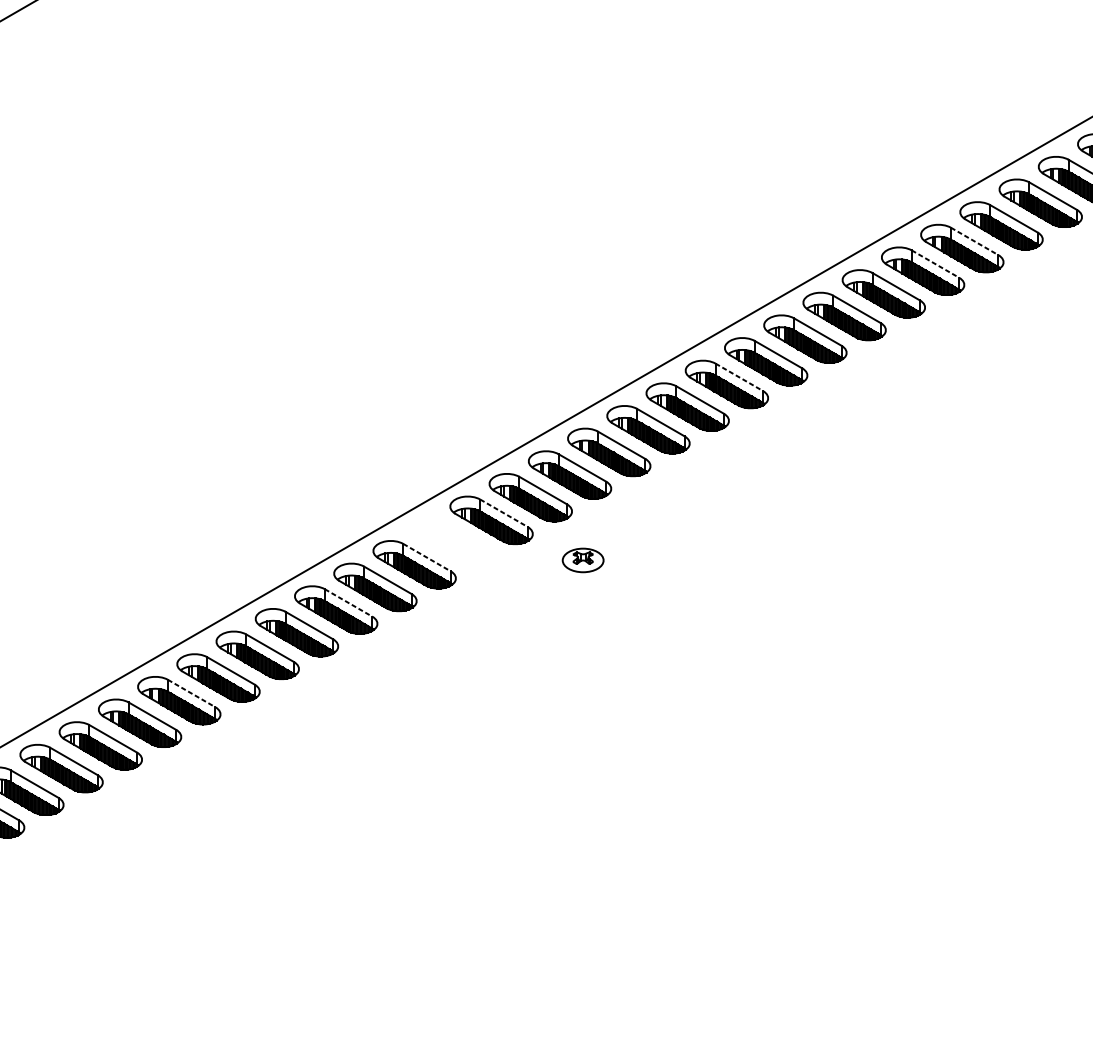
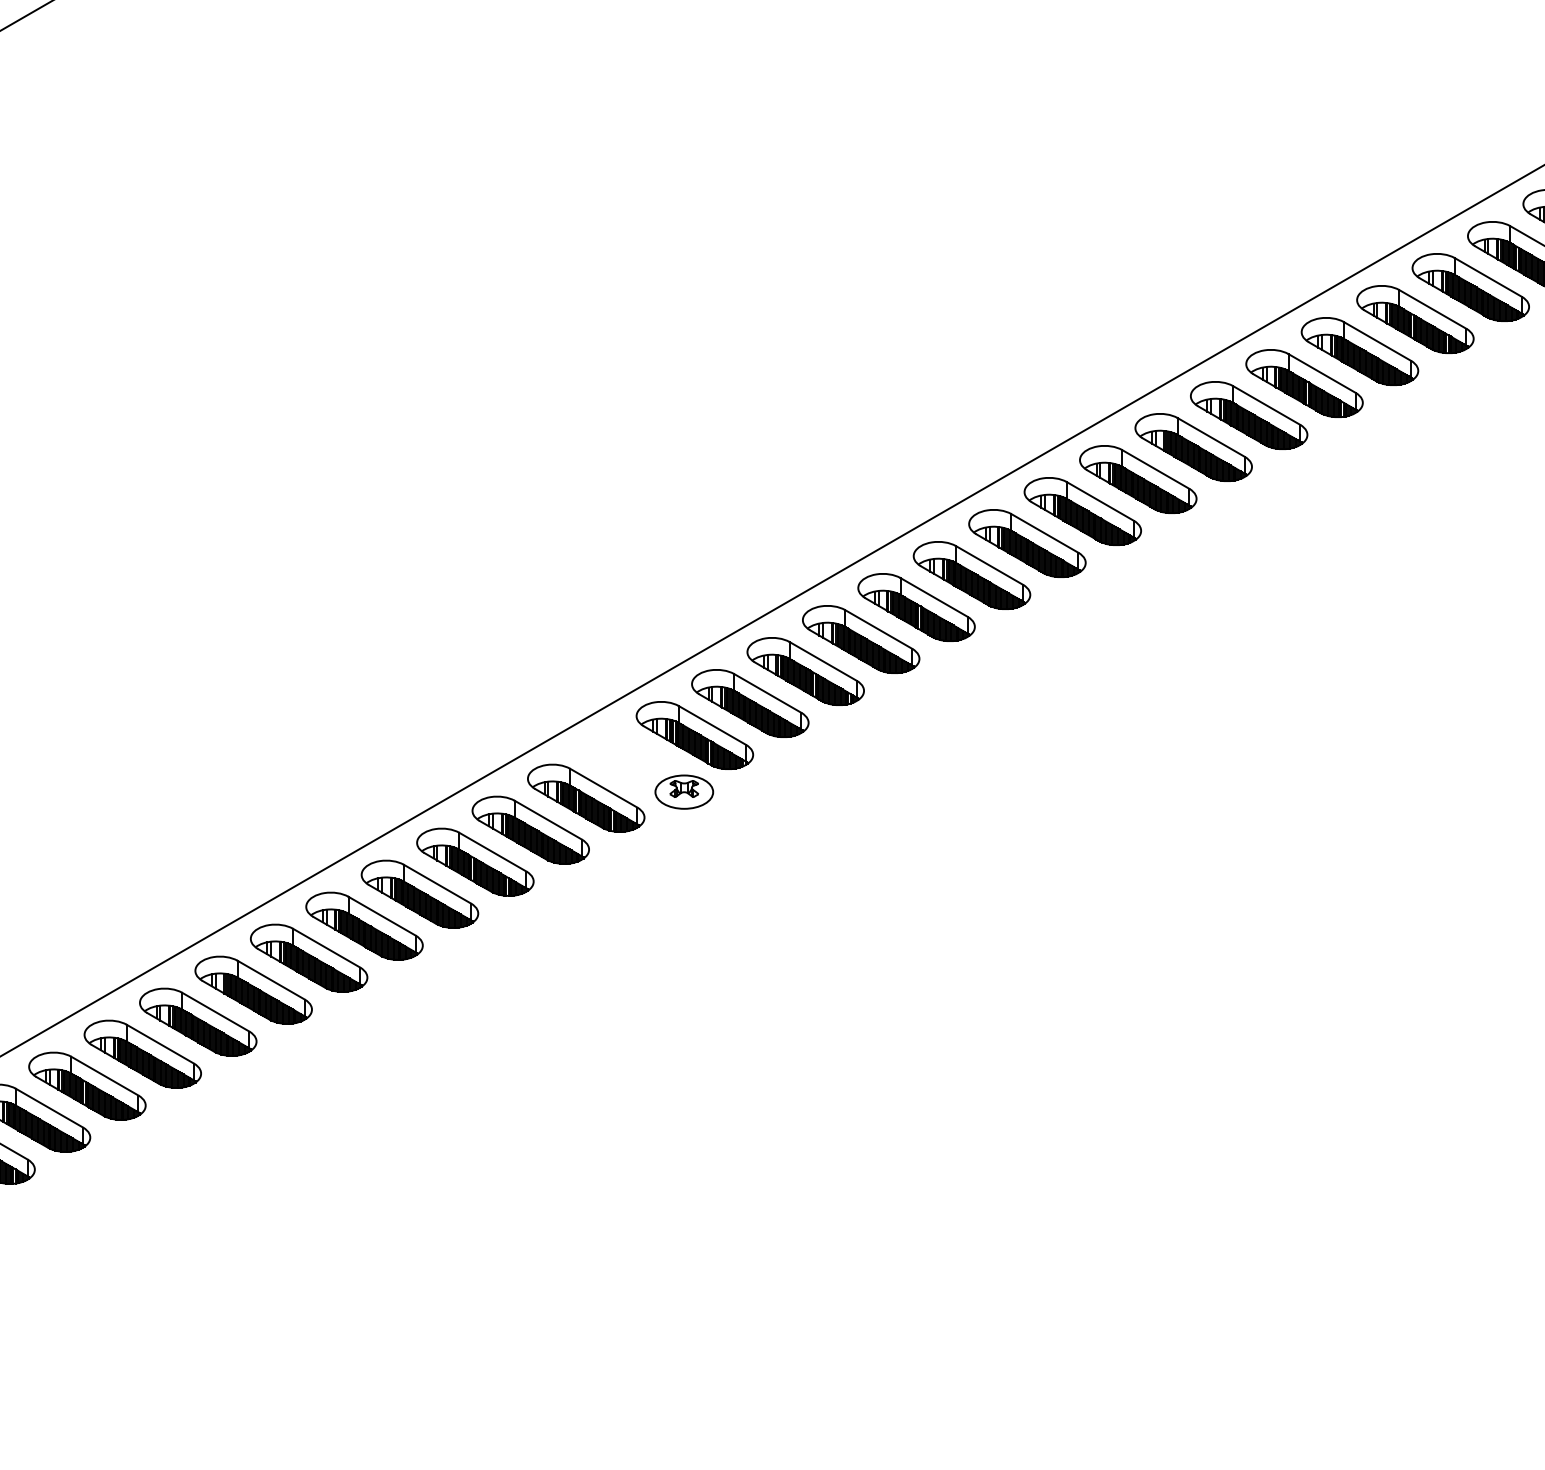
line: (974, 241) -> (1377, 341), dashed -> solid
line: (935, 264) -> (1322, 373), dashed -> solid
line: (739, 377) -> (1044, 533), dashed -> solid
line: (504, 513) -> (712, 725), dashed -> solid
line: (426, 557) -> (603, 788), dashed -> solid
part: (583, 559) -> (684, 791), moved
line: (348, 603) -> (492, 852), dashed -> solid
line: (191, 693) -> (271, 980), dashed -> solid

